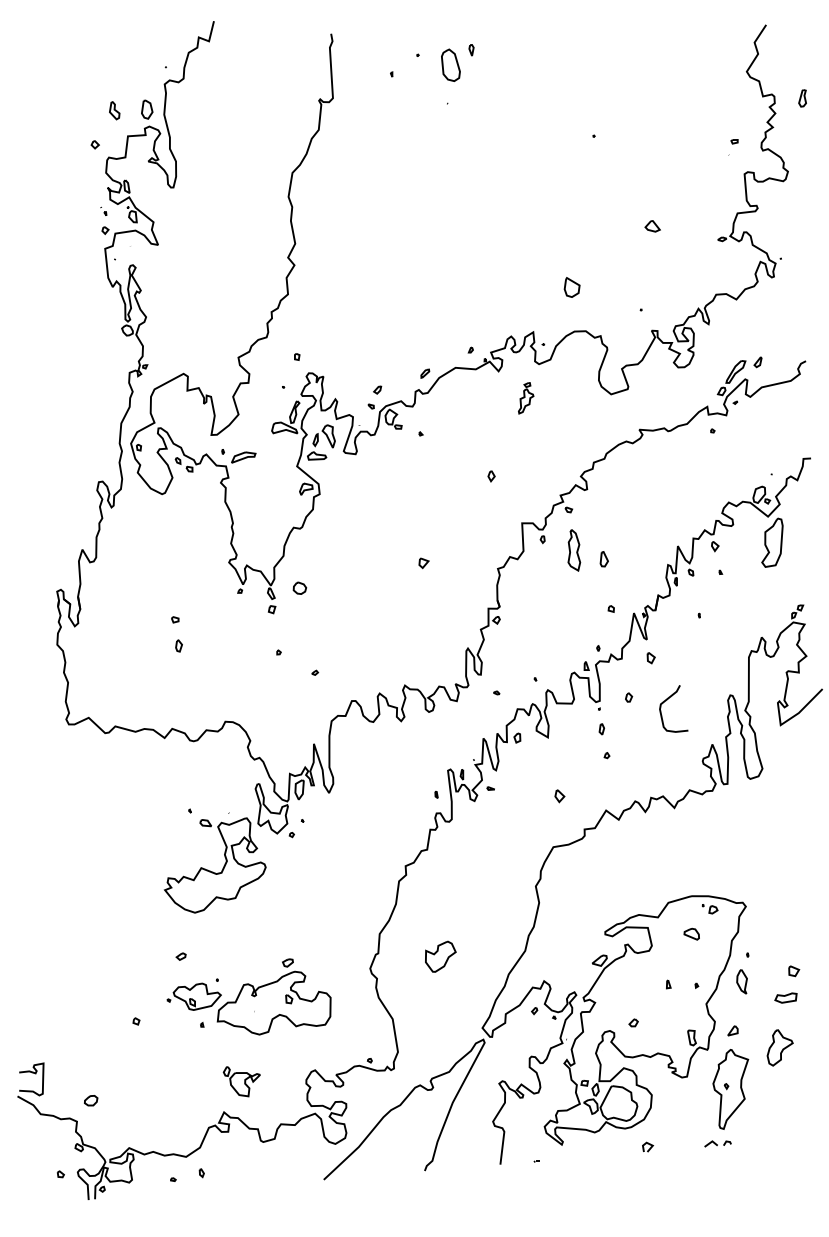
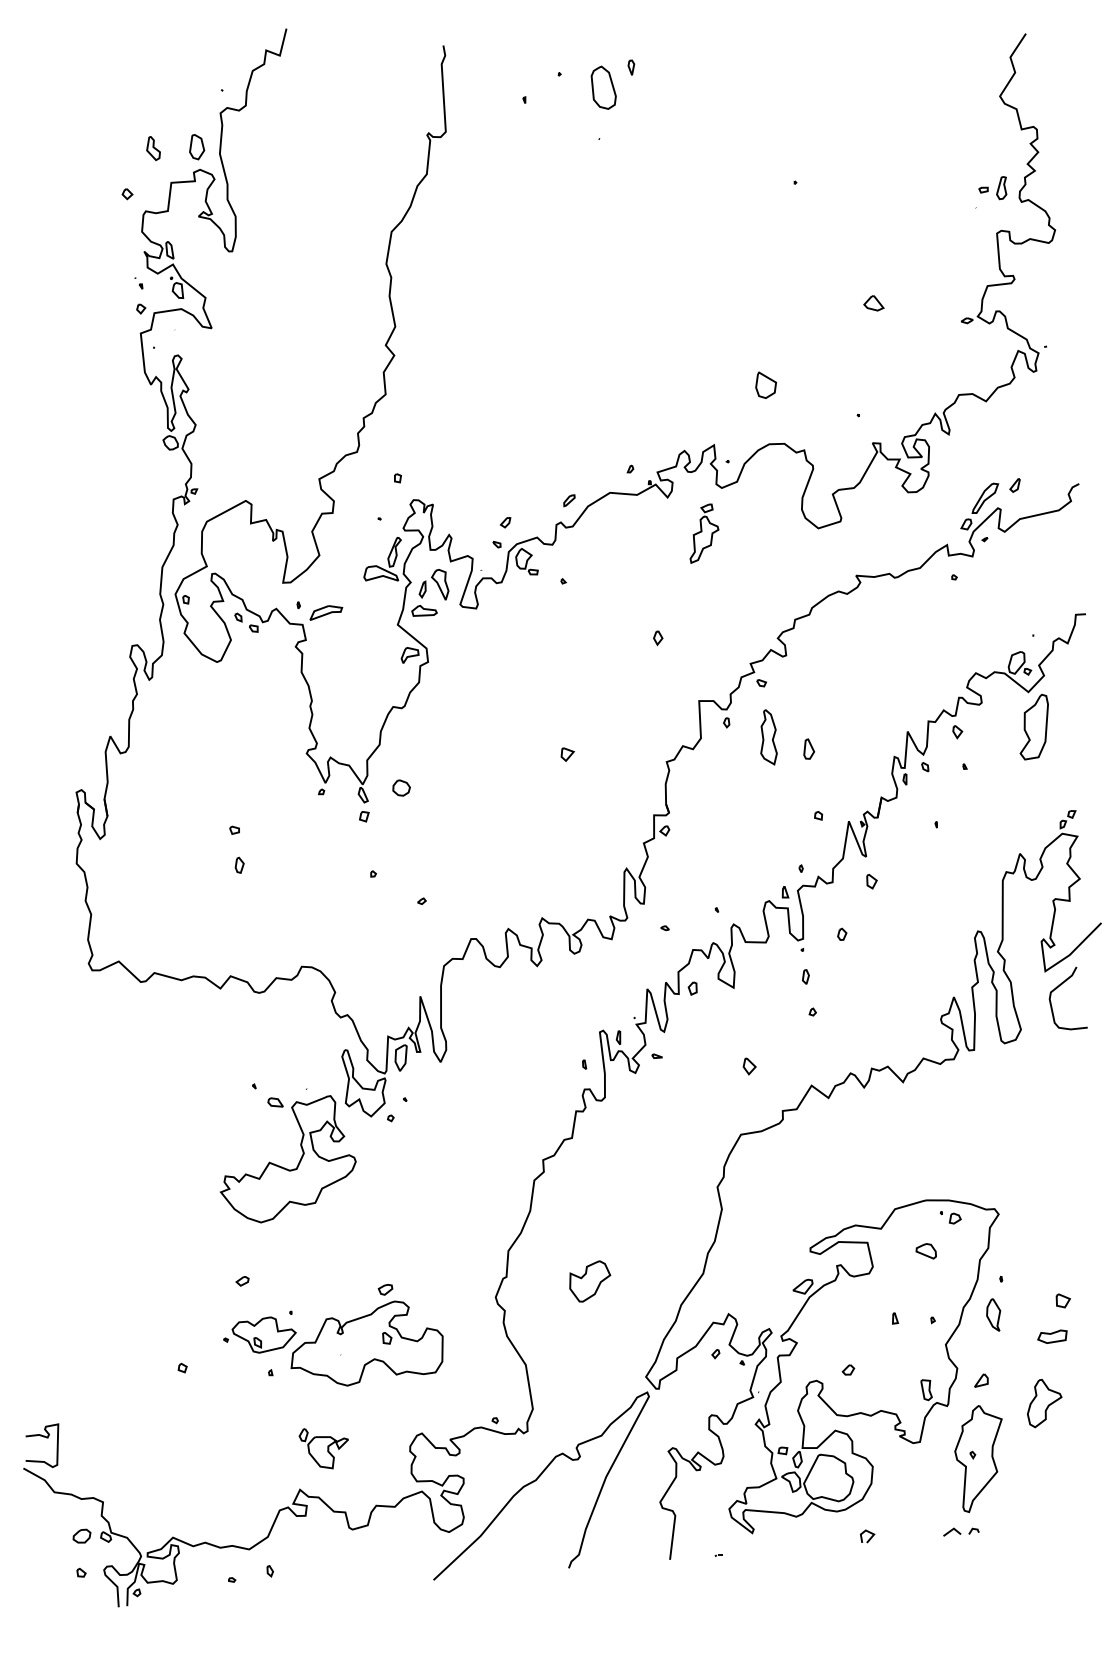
part: (802, 98) -> (1001, 188), moved
part: (526, 398) -> (704, 533), size x1.43
curve: (665, 701) -> (1057, 988), moved
part: (90, 1100) -> (81, 1535), moved

